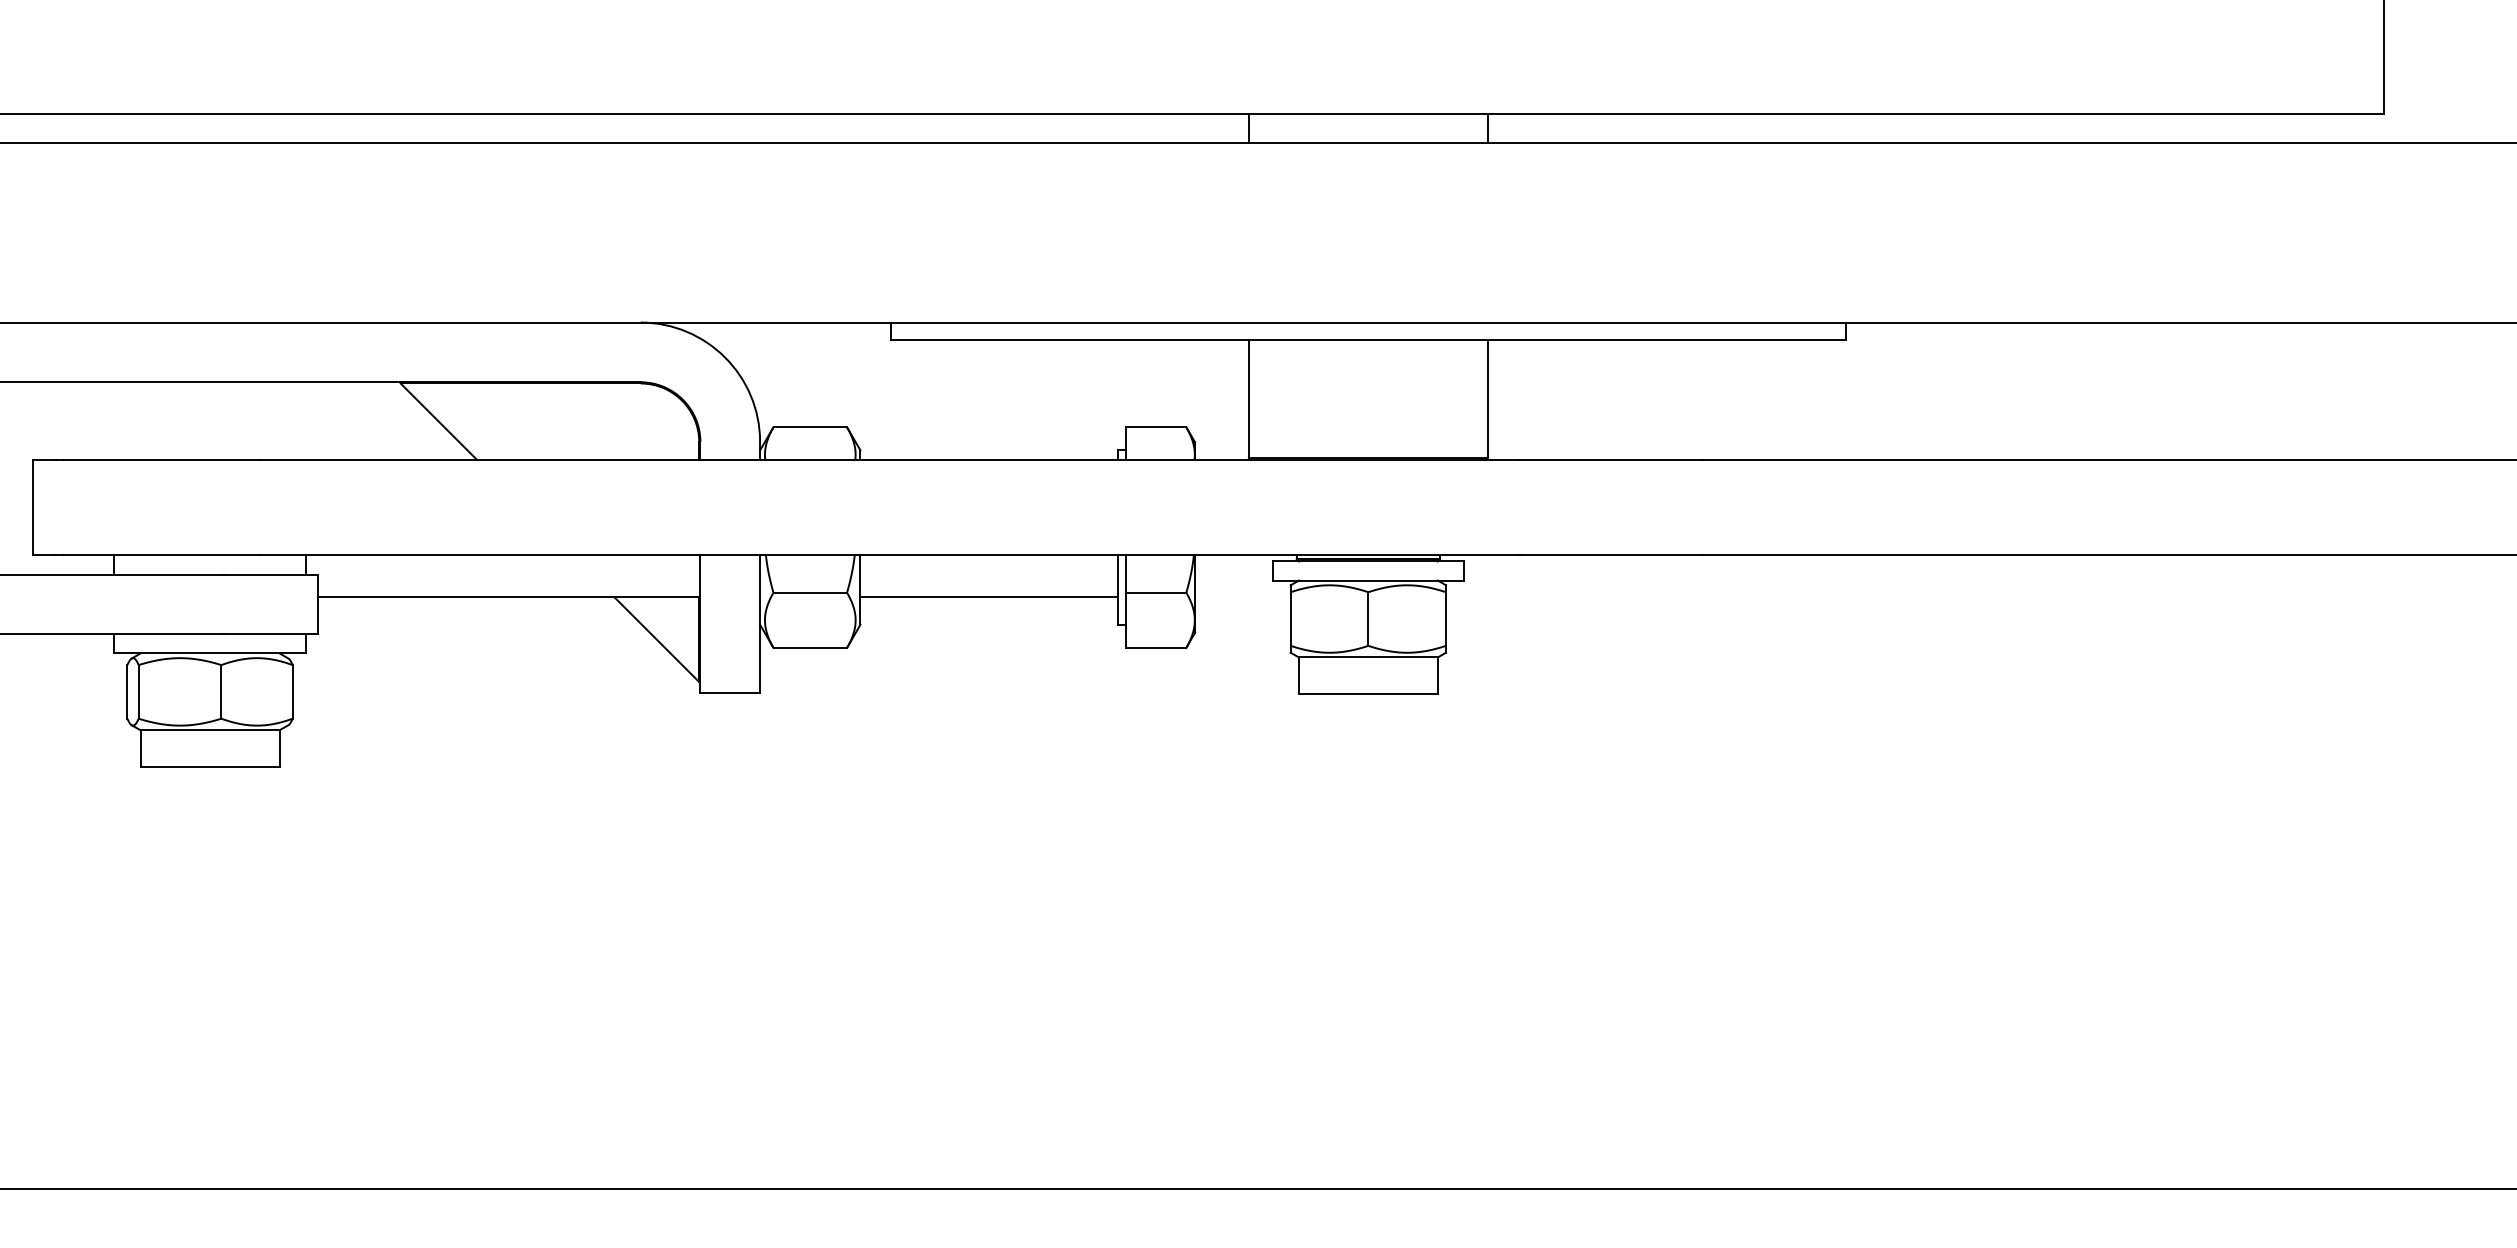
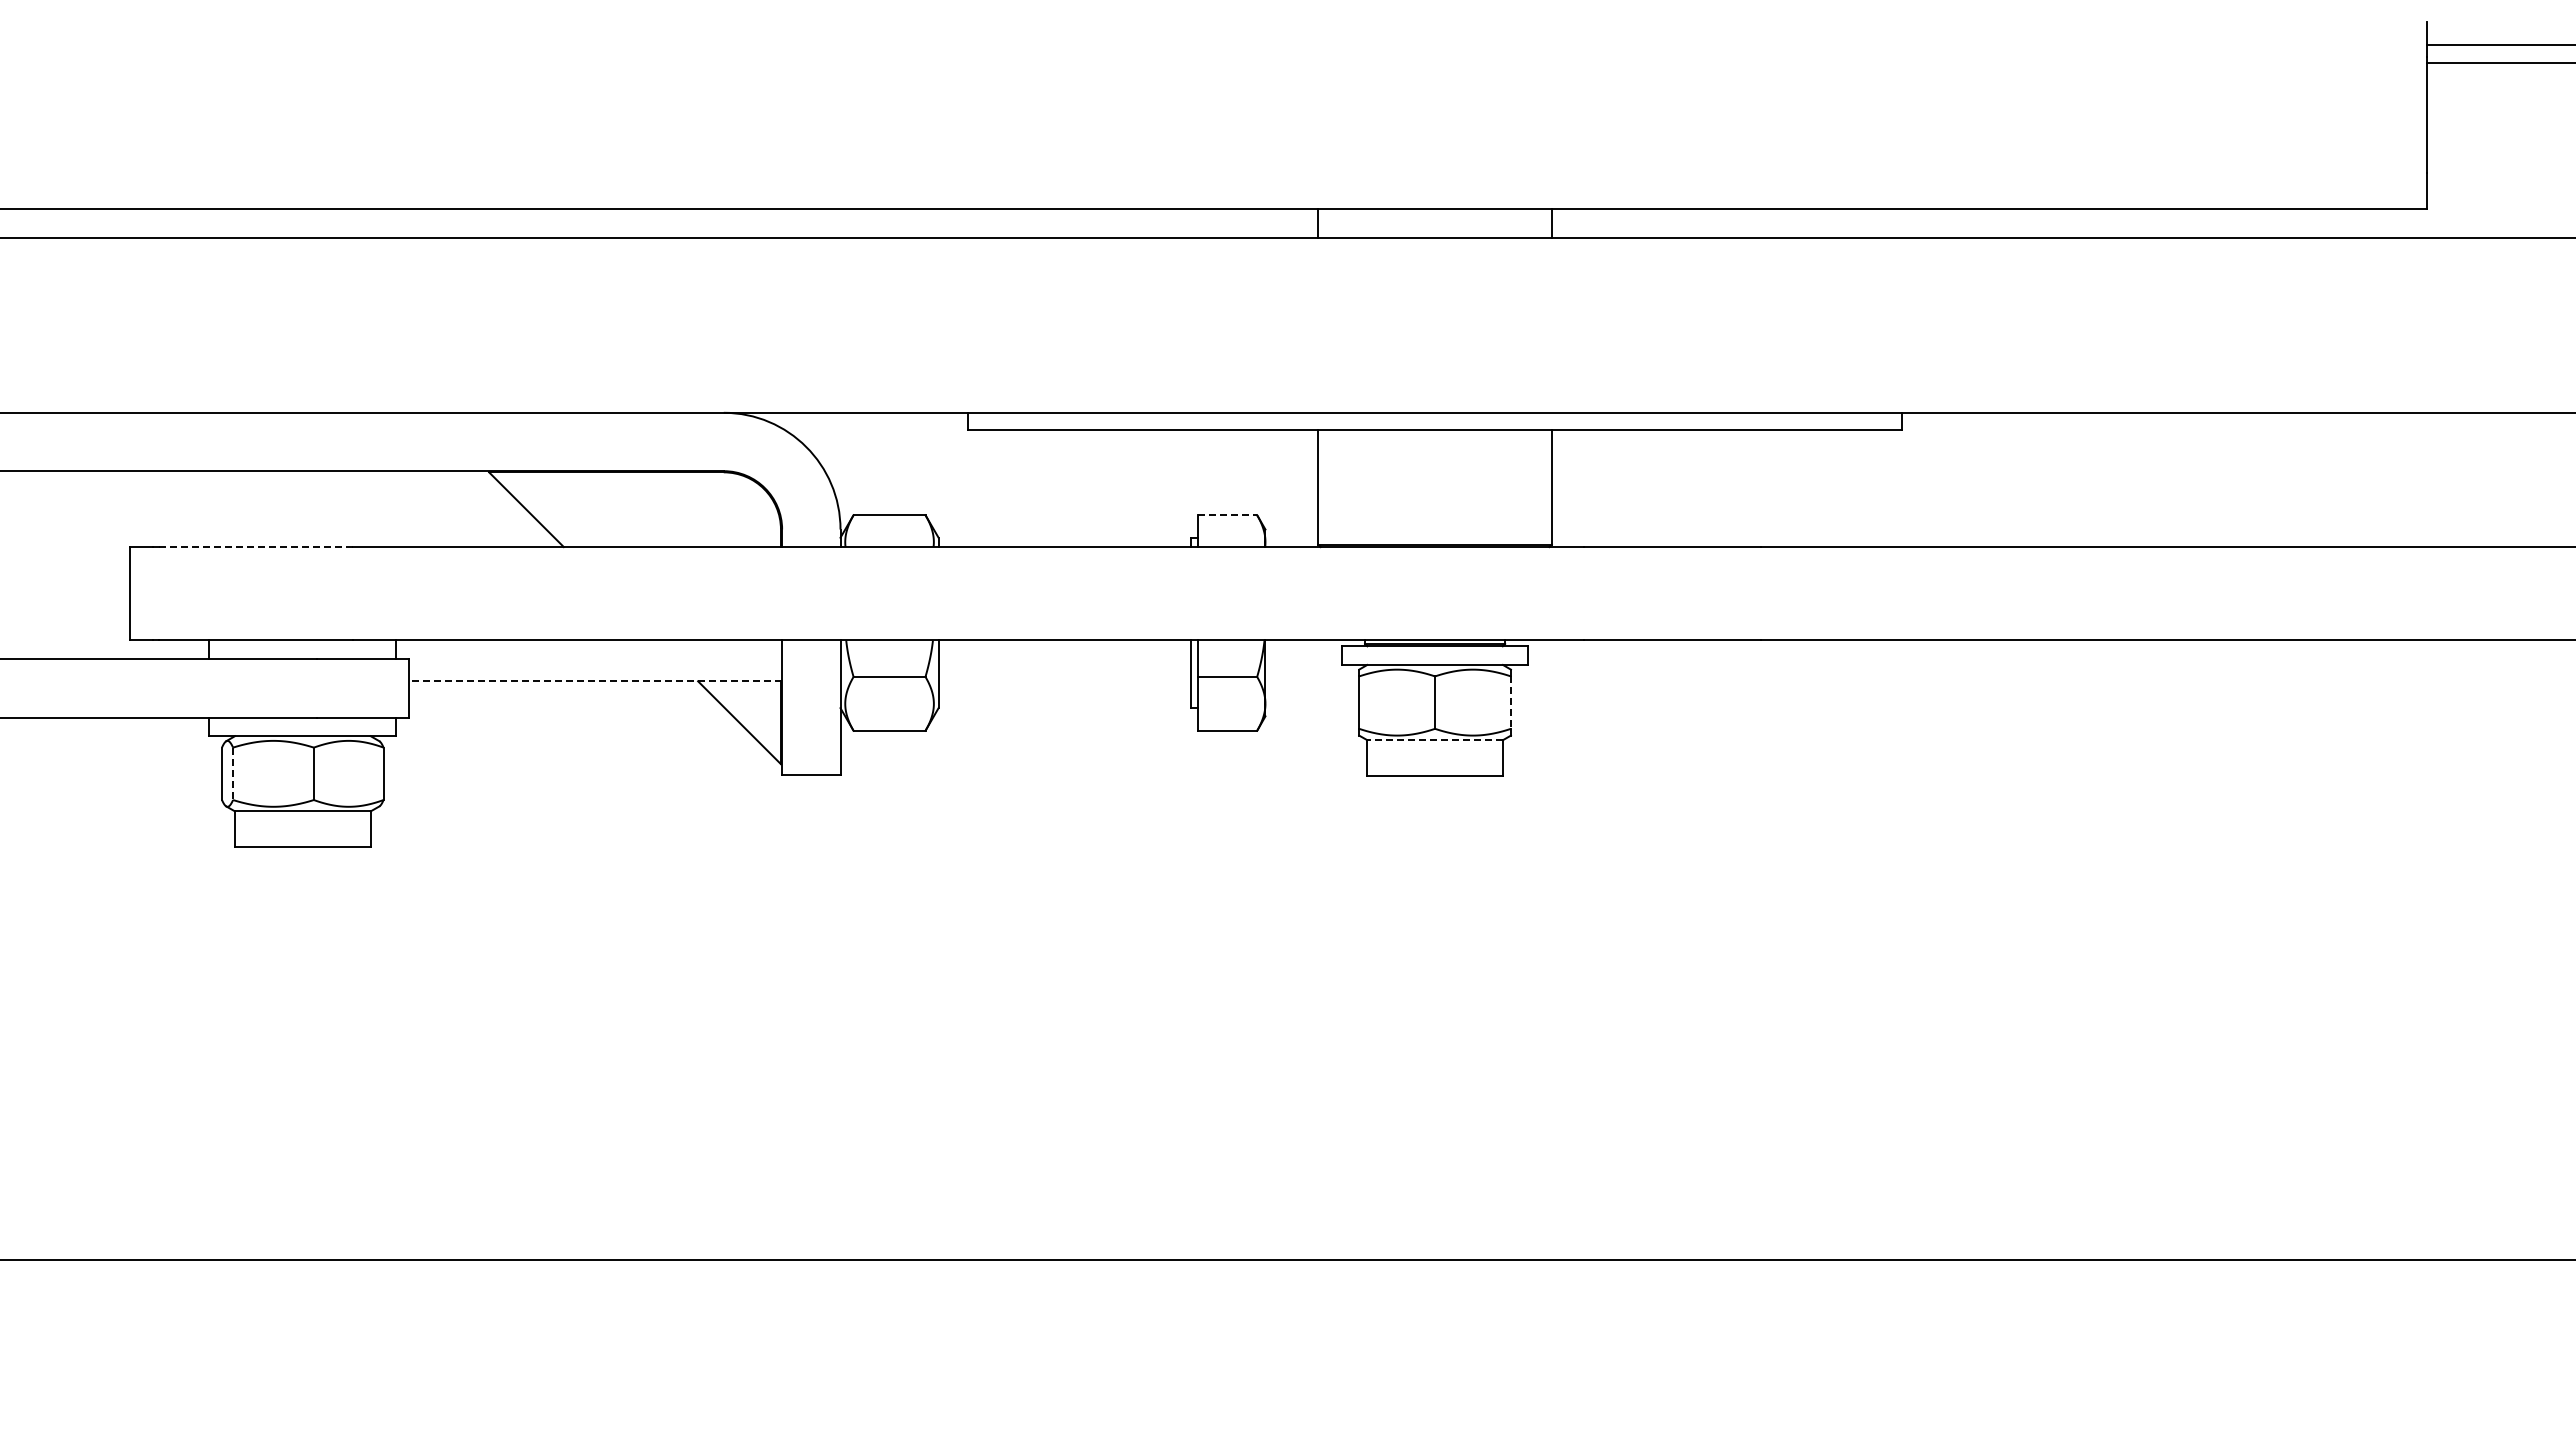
line: (1156, 427) -> (1227, 515), solid -> dashed
line: (161, 460) -> (255, 547), solid -> dashed
line: (509, 597) -> (595, 681), solid -> dashed
line: (989, 597) -> (1064, 681), removed
line: (1445, 619) -> (1510, 703), solid -> dashed
line: (1368, 657) -> (1435, 740), solid -> dashed
line: (139, 692) -> (233, 774), solid -> dashed

